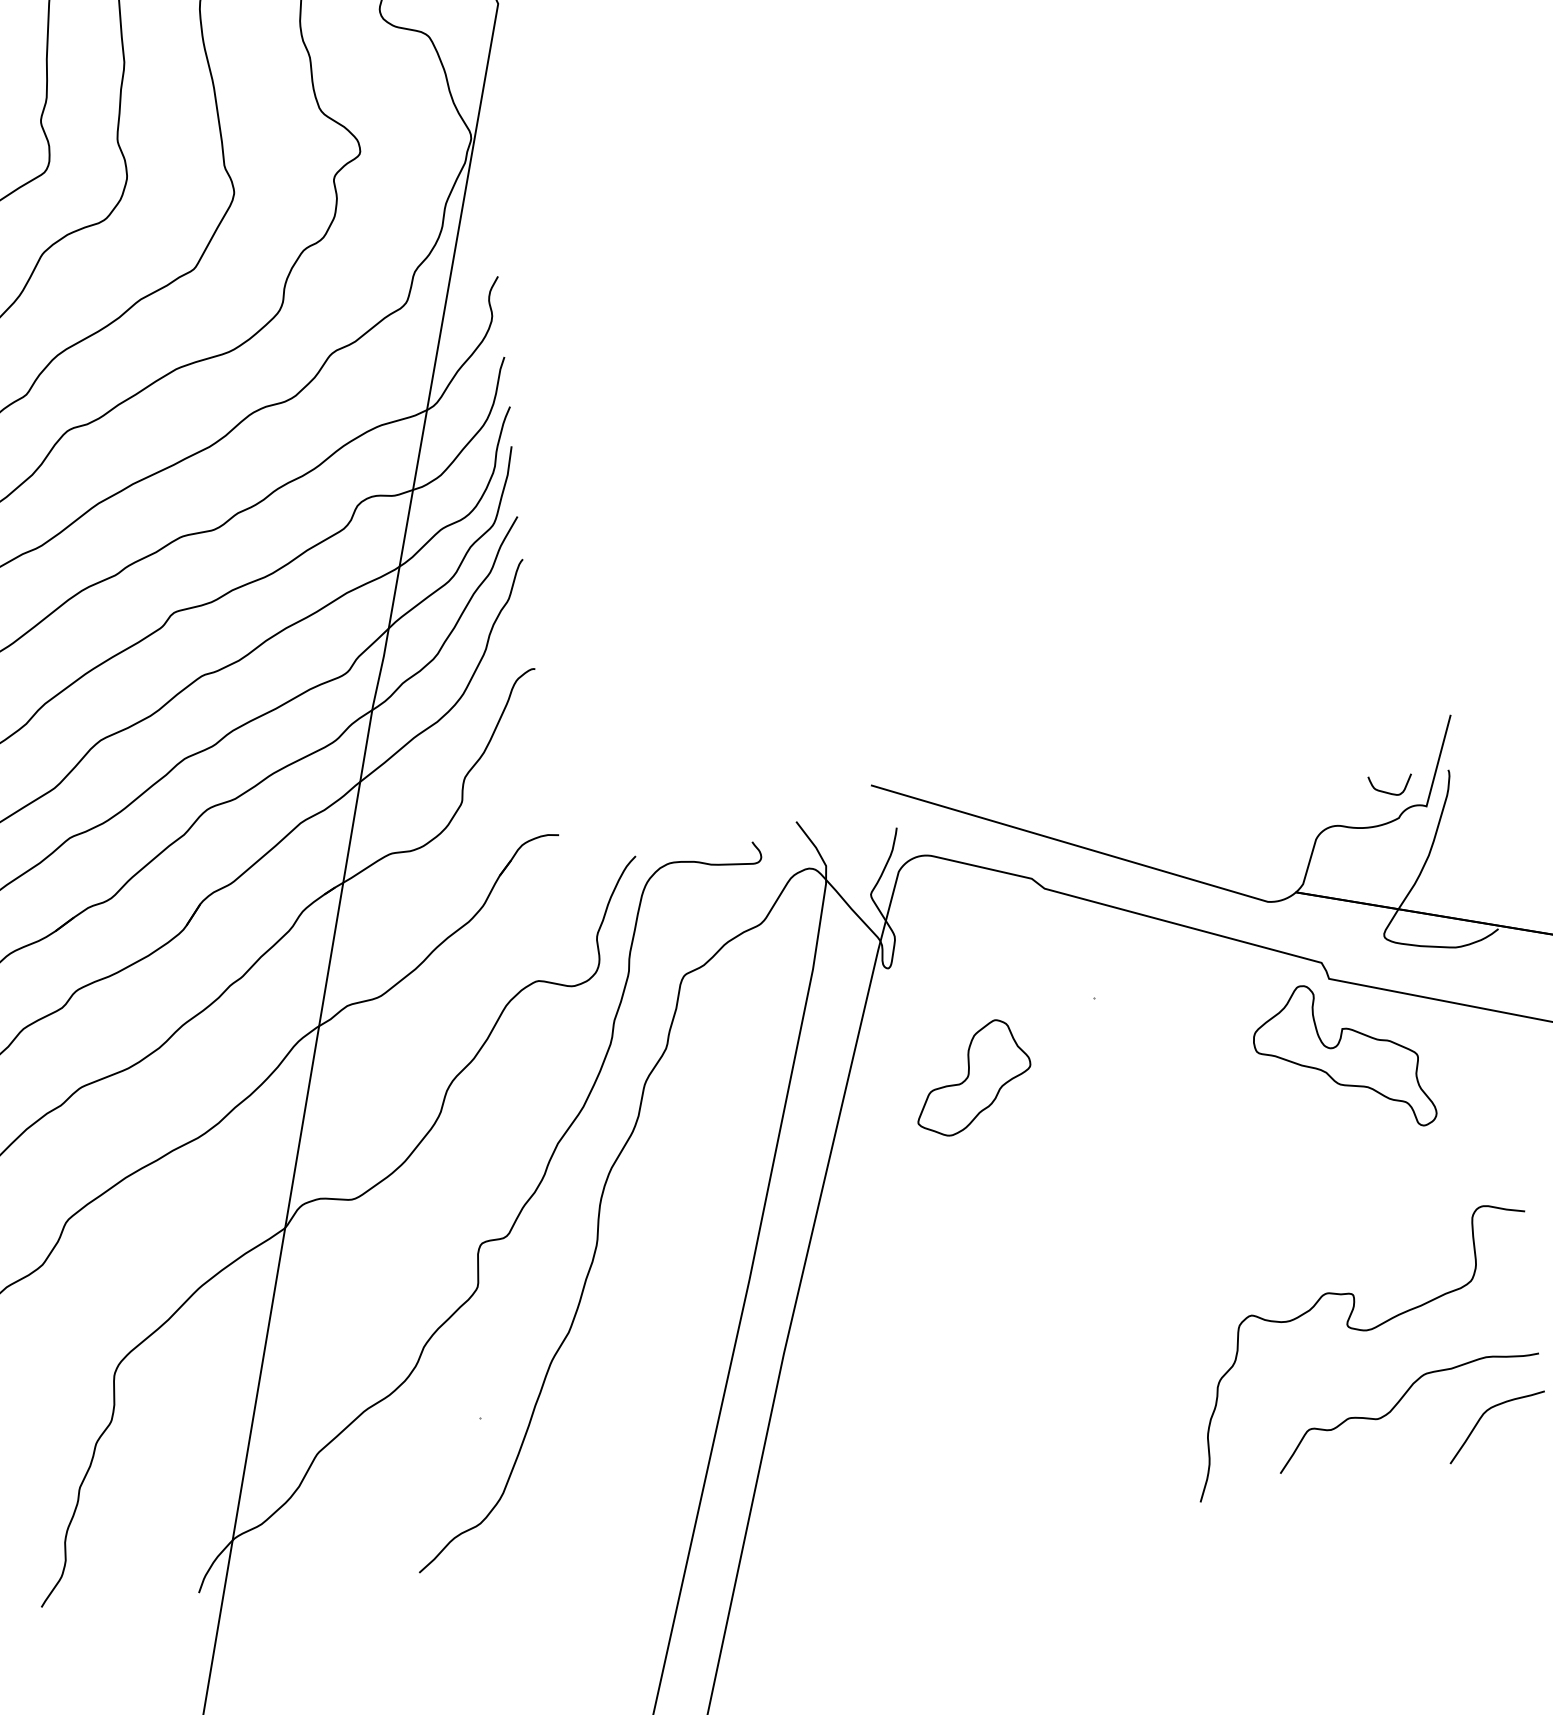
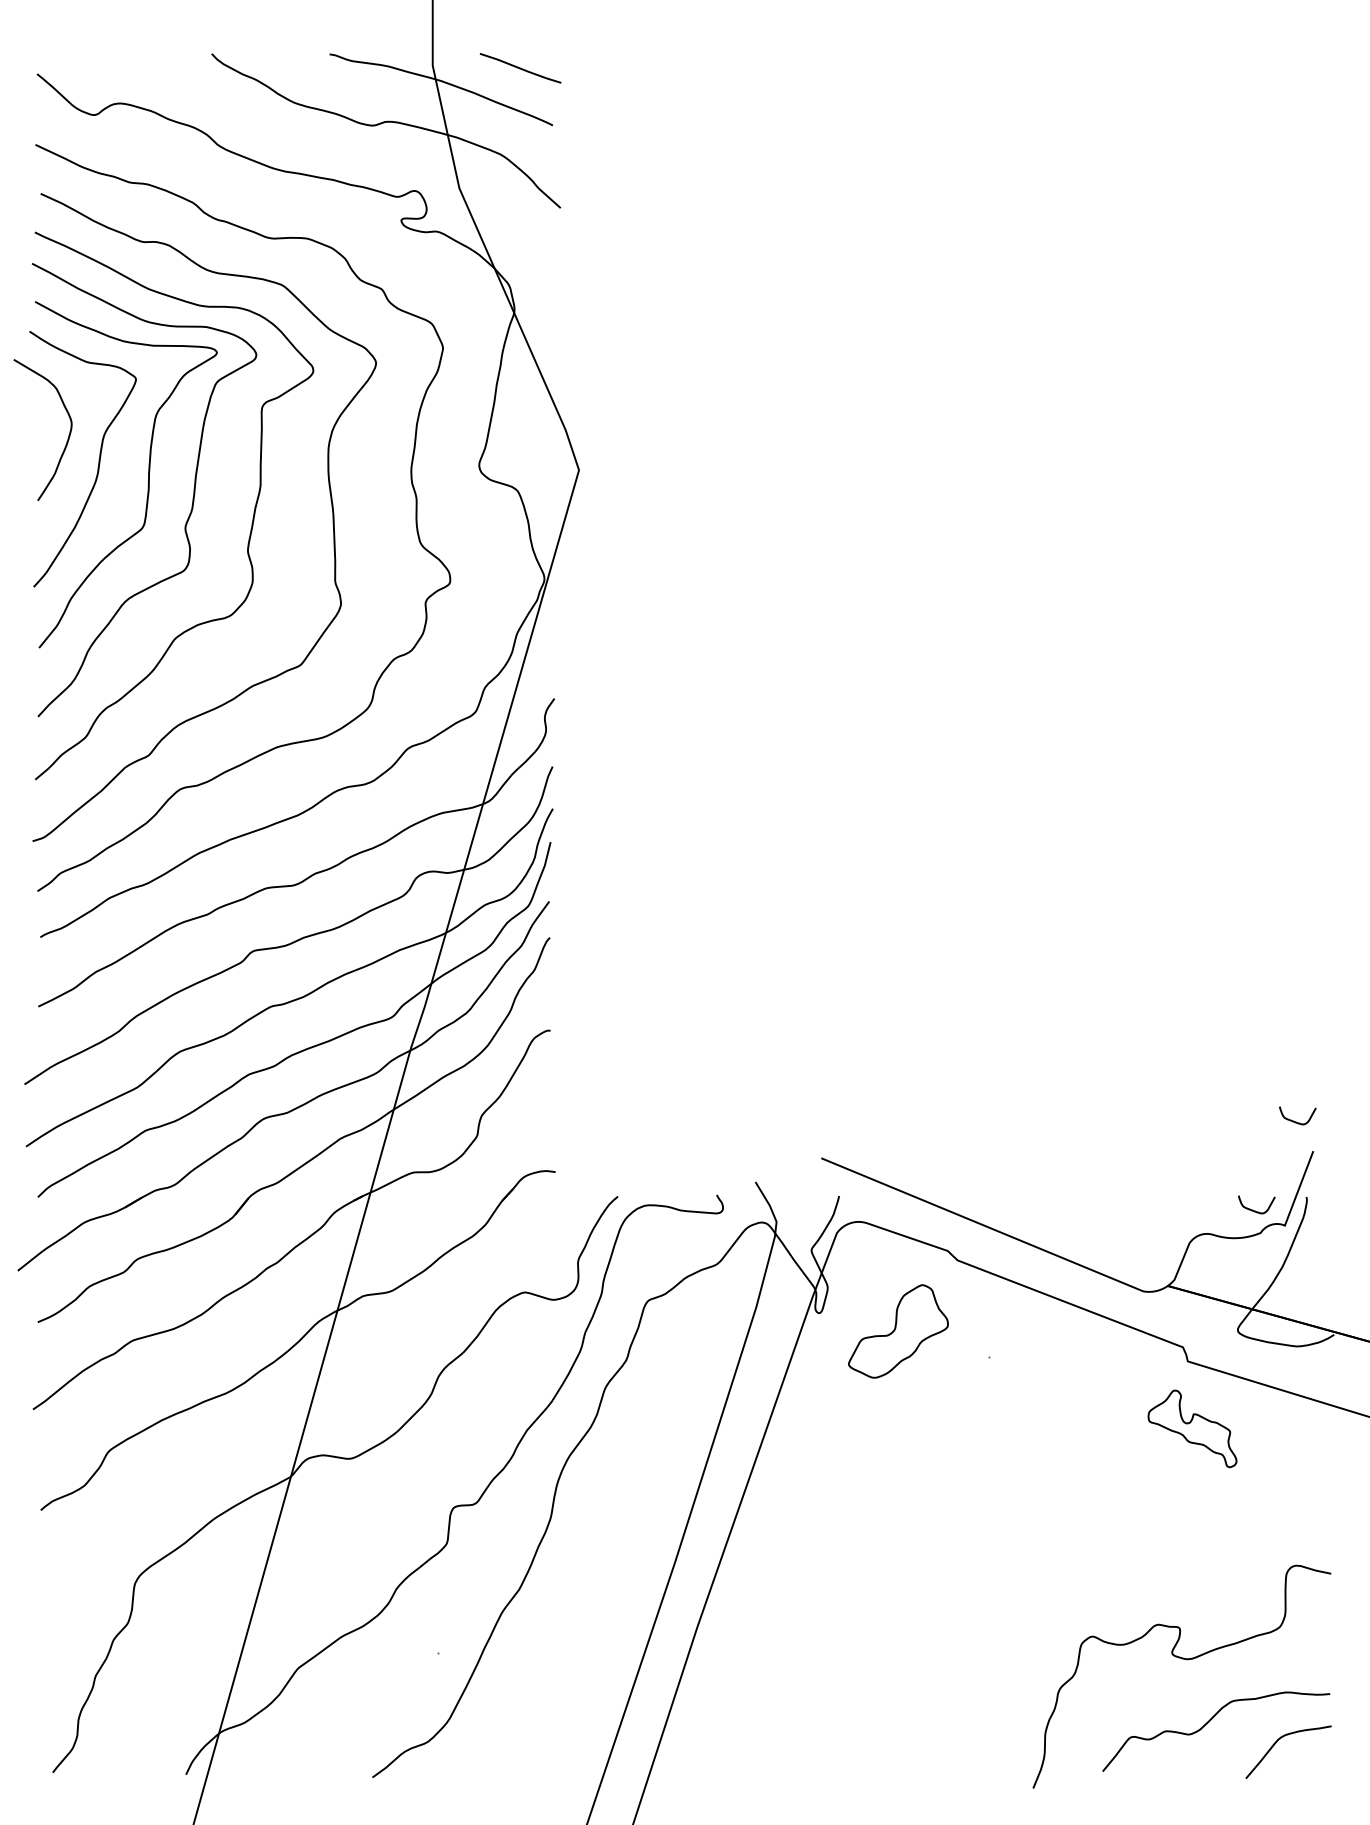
curve: (1427, 682) -> (1296, 1121), added
part: (1343, 1057) -> (1192, 1428), size x0.6
part: (972, 1077) -> (898, 1331), moved

